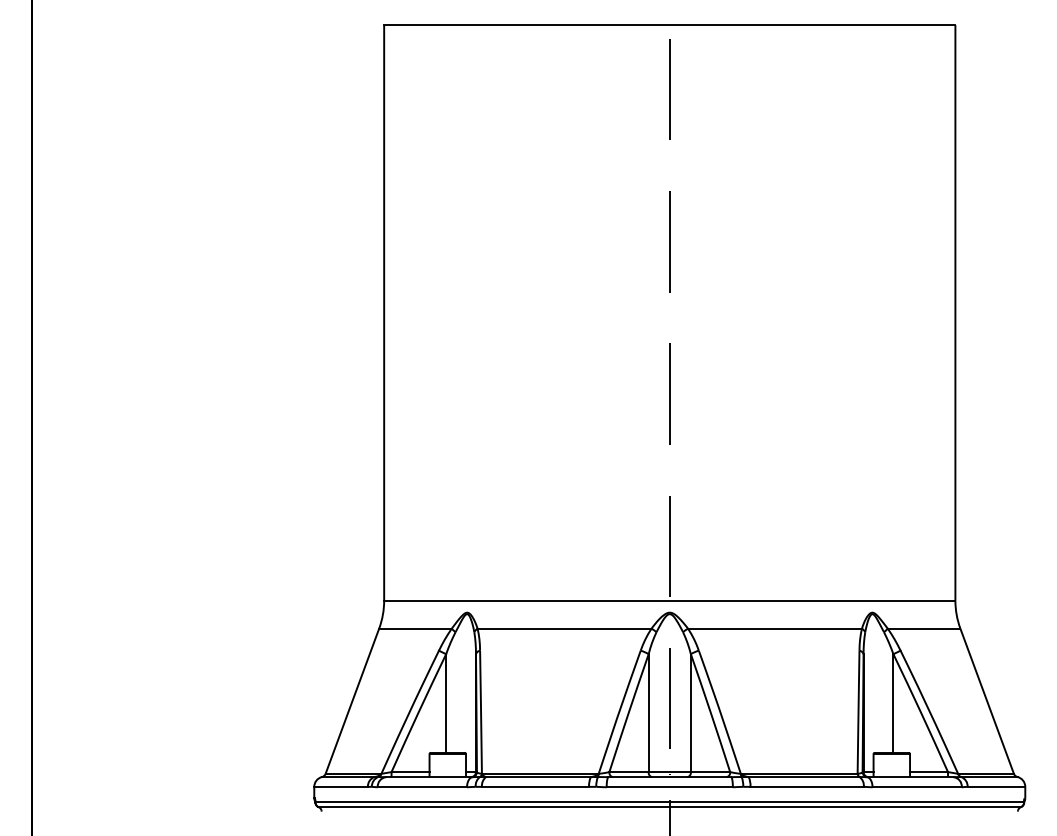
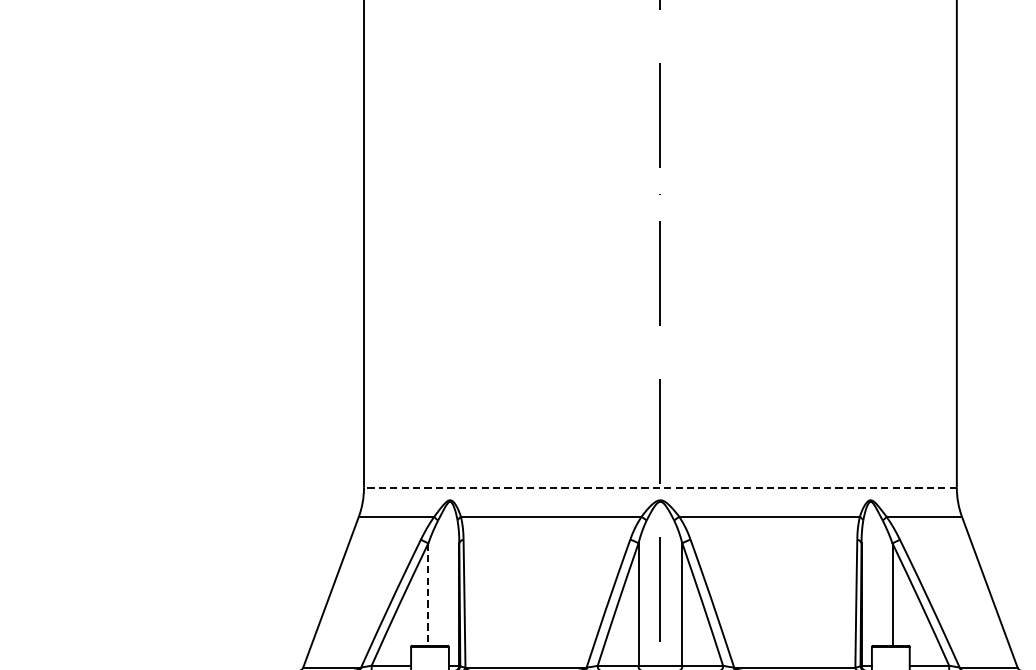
line: (669, 600) -> (660, 487), solid -> dashed
line: (446, 704) -> (428, 595), solid -> dashed

